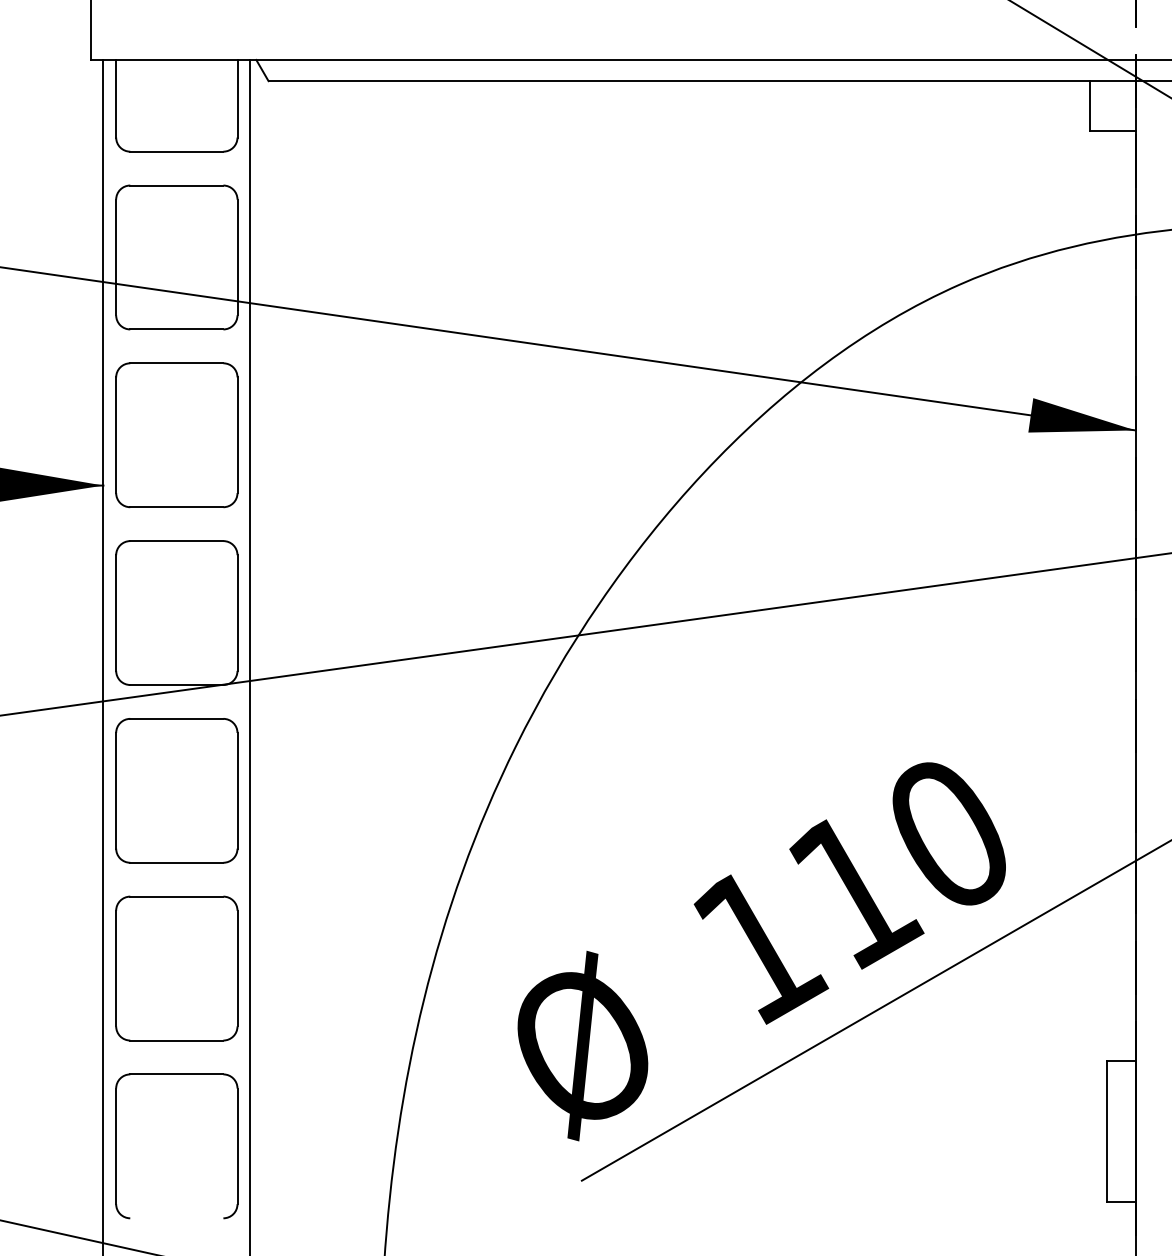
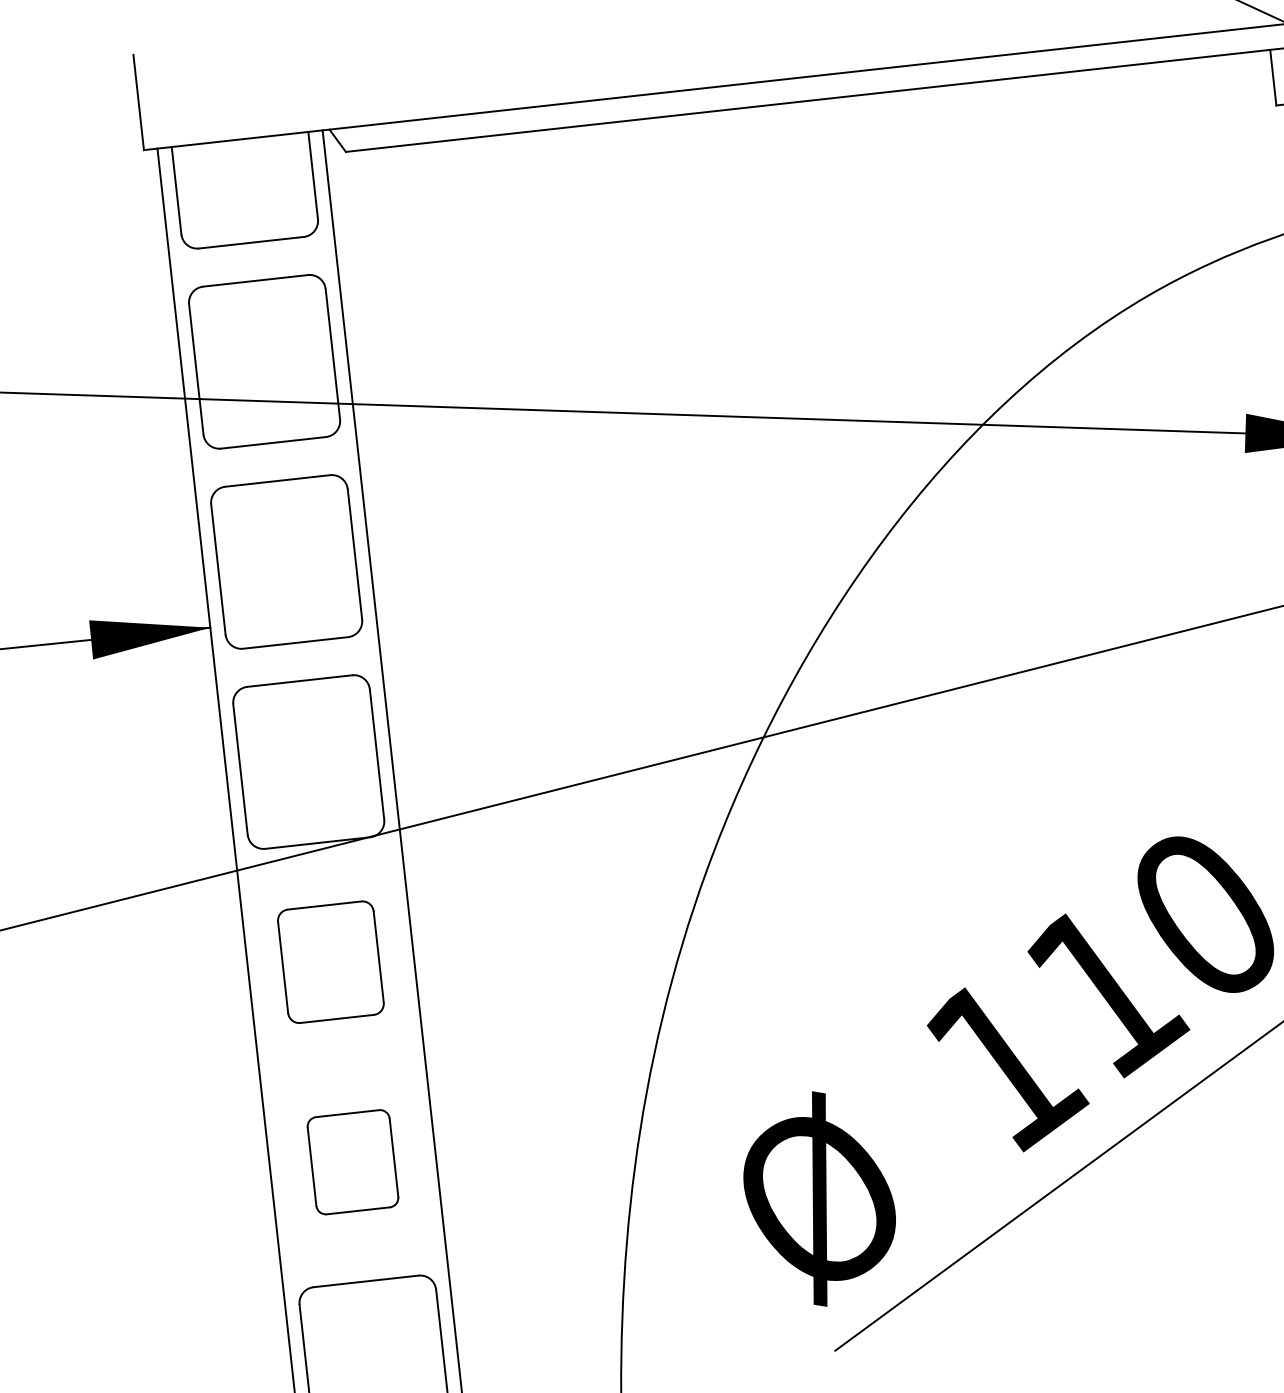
part: (176, 790) -> (330, 961), size x0.7
part: (176, 968) -> (352, 1162), size x0.6

